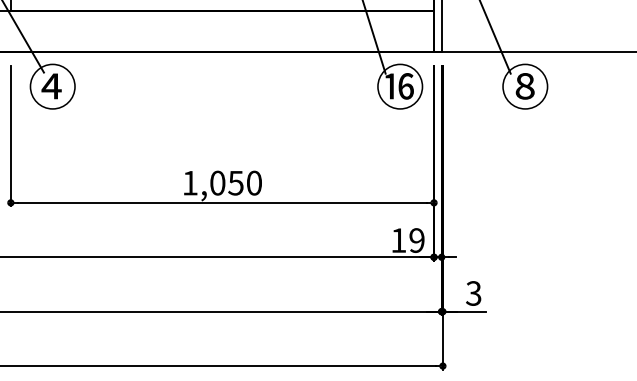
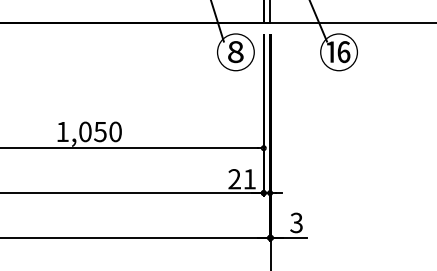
text: (399, 86) -> (235, 52), ⑯ -> ⑧
text: (524, 86) -> (338, 52), ⑧ -> ⑯
text: (407, 240) -> (241, 179), 19 -> 21

